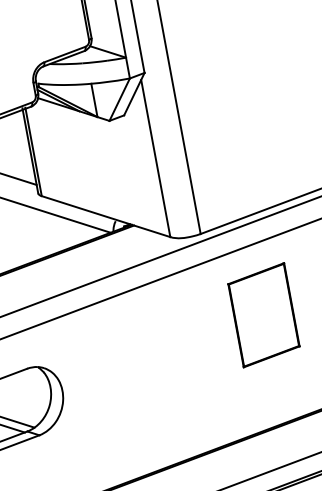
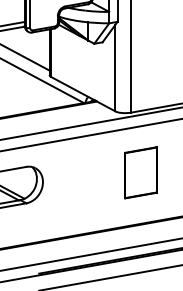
part: (262, 314) -> (140, 172), moved

